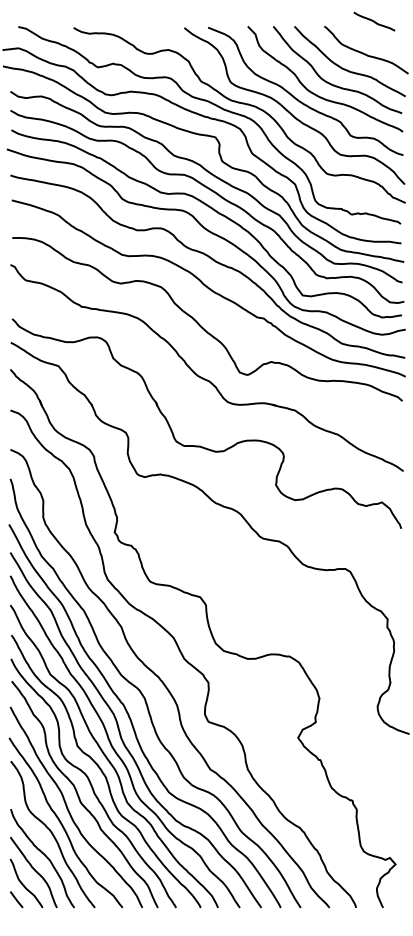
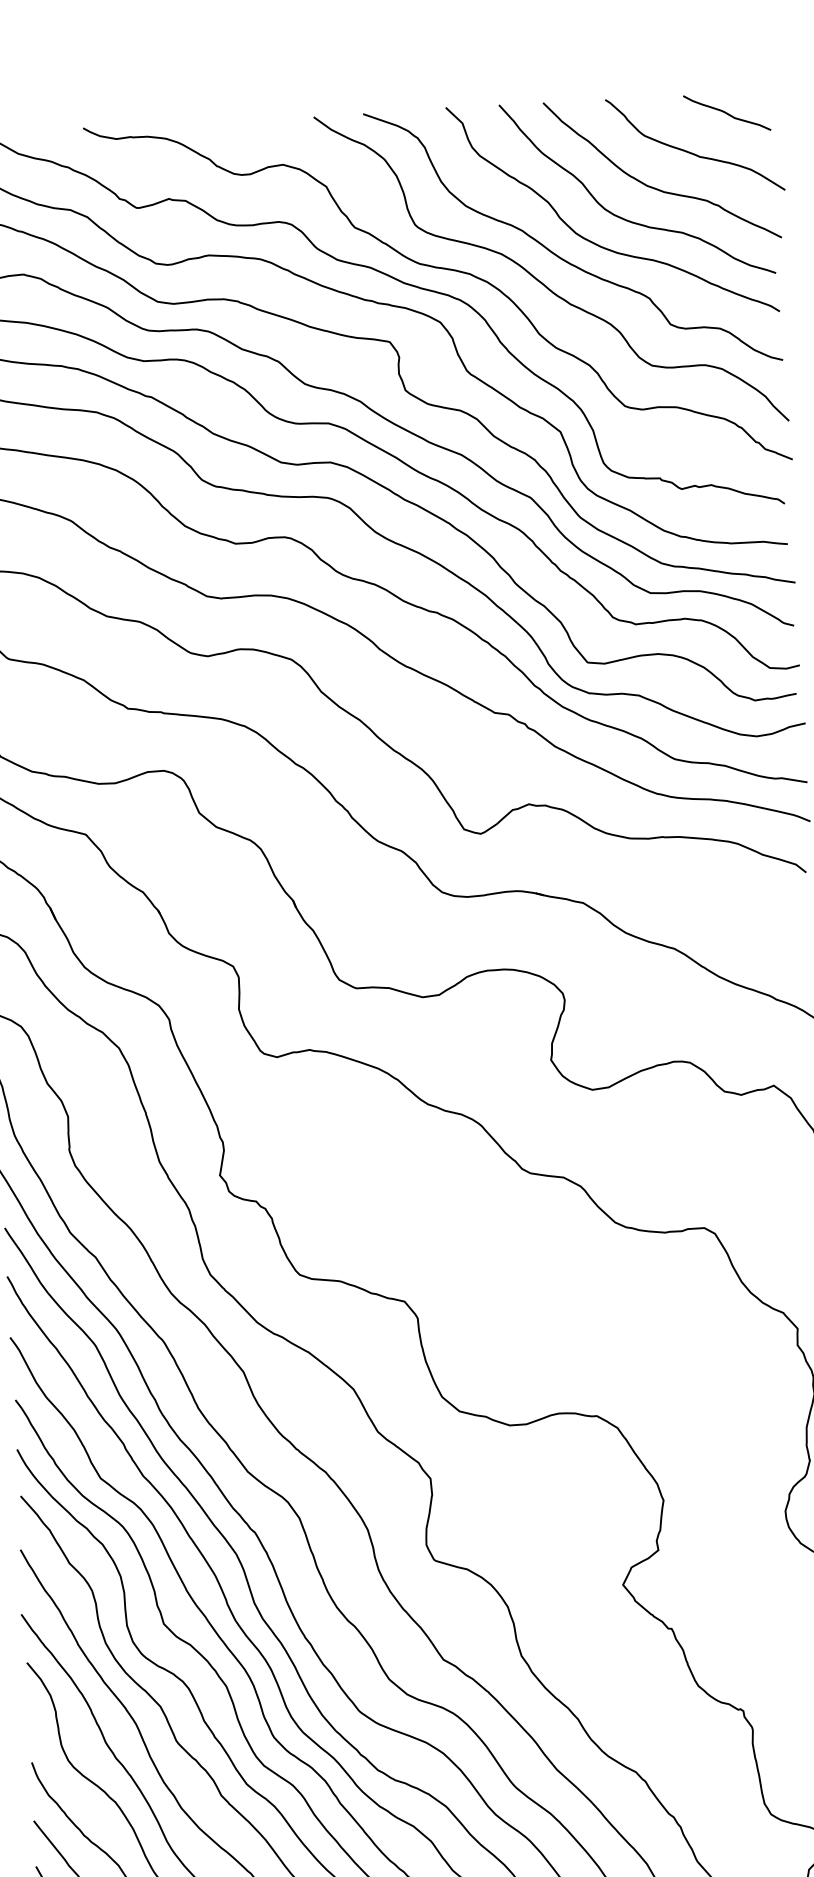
line: (374, 21) -> (727, 112), moved

